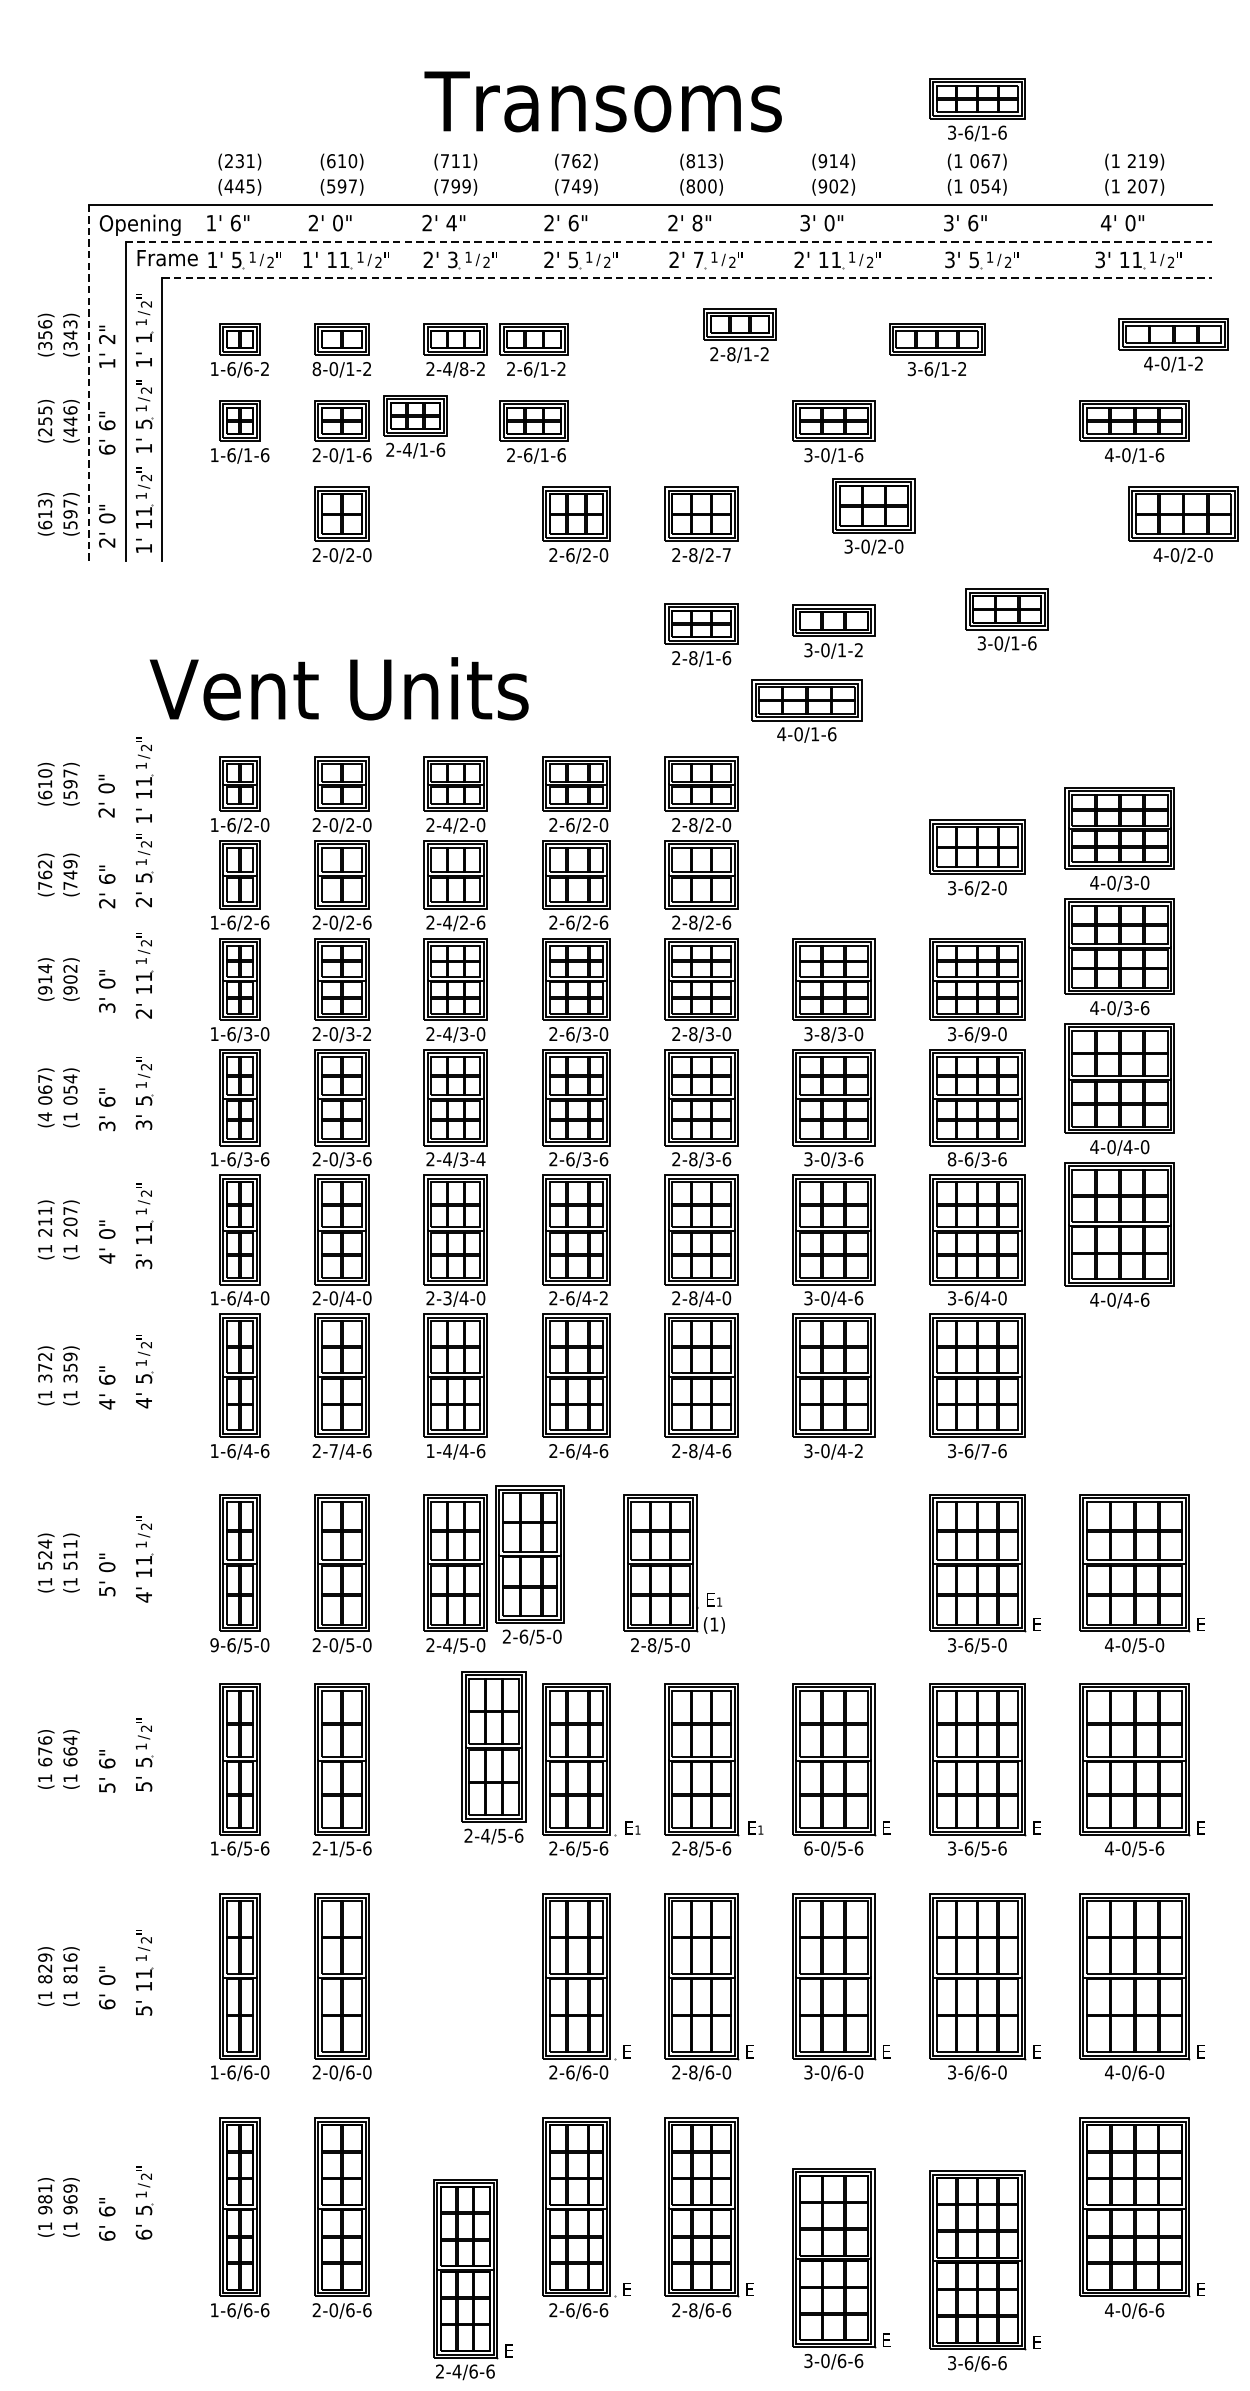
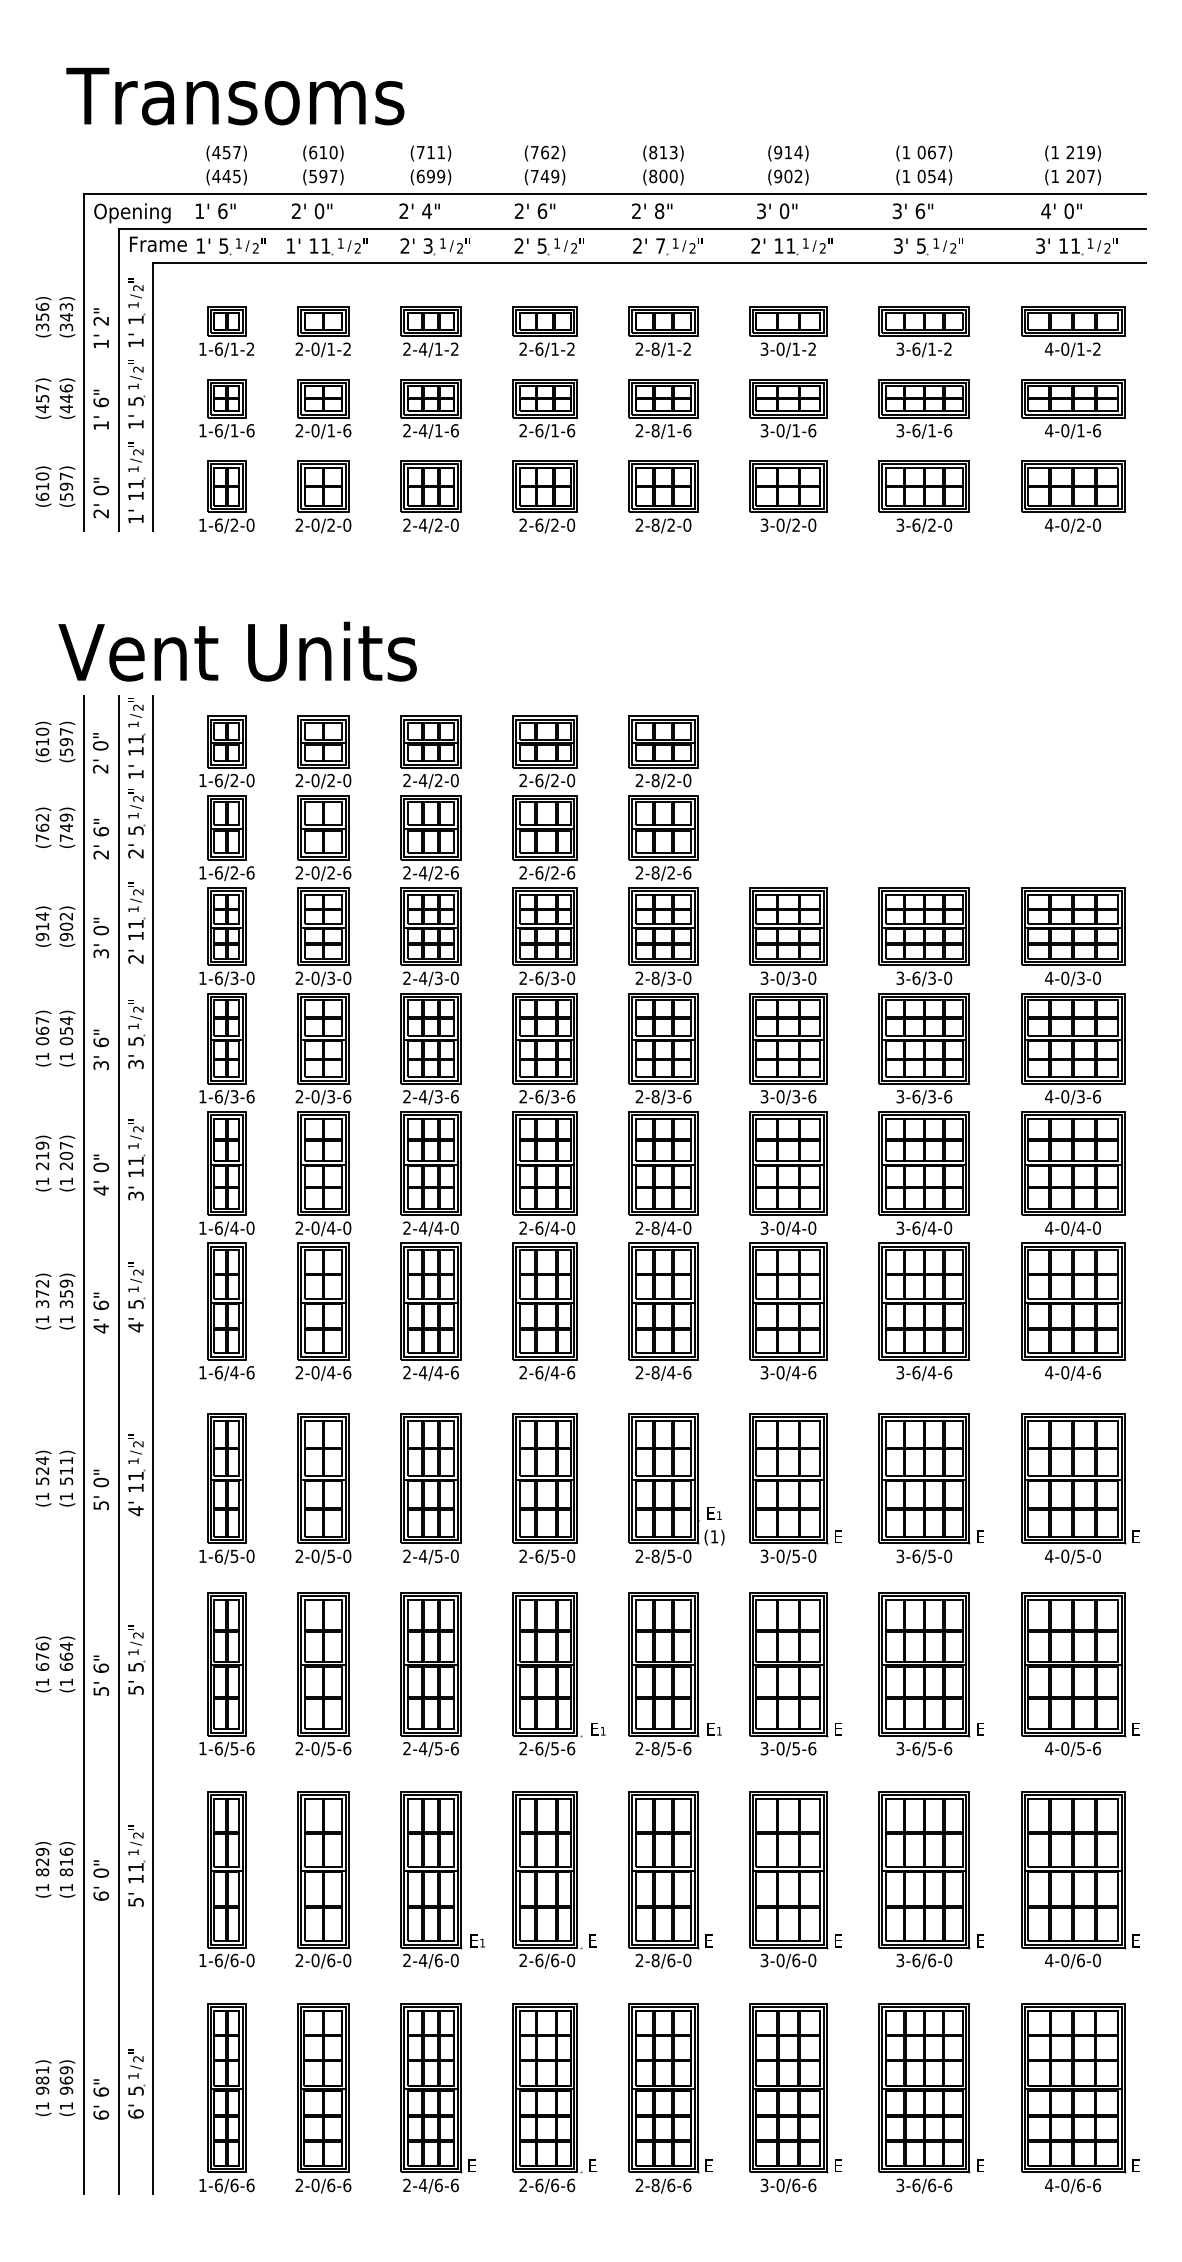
text: (603, 101) -> (235, 96), moved
part: (976, 109) -> (923, 408), moved
text: (239, 161) -> (226, 152), (231) -> (457)
text: (444, 186) -> (420, 176), (799) -> (699)
line: (668, 241) -> (632, 228), dashed -> solid
line: (686, 278) -> (649, 263), dashed -> solid
part: (739, 335) -> (663, 331), moved
part: (1174, 344) -> (1073, 331), moved
part: (533, 350) -> (544, 331), moved
part: (936, 350) -> (923, 331), moved
text: (248, 368) -> (234, 348), 1-6/6-2 -> 1-6/1-2
text: (316, 368) -> (299, 348), 8-0/1-2 -> 2-0/1-2
text: (463, 368) -> (438, 348), 2-4/8-2 -> 2-4/1-2
line: (88, 381) -> (83, 361), dashed -> solid
text: (45, 421) -> (42, 398), (255) -> (457)
part: (415, 426) -> (430, 408), moved
part: (533, 431) -> (544, 408), moved
text: (107, 449) -> (101, 425), 6' -> 1'
text: (45, 503) -> (42, 476), (613) -> (610)
part: (873, 516) -> (788, 496), moved
part: (239, 524) -> (226, 496), added
part: (455, 524) -> (430, 496), added
part: (1183, 524) -> (1073, 496), moved
text: (727, 554) -> (687, 524), 2-8/2-7 -> 2-8/2-0
part: (1007, 619) -> (952, 586), removed
part: (833, 631) -> (788, 331), moved
part: (701, 634) -> (663, 408), moved
text: (339, 688) -> (237, 651), moved
part: (807, 710) -> (763, 672), removed
part: (976, 857) -> (923, 496), moved
text: (367, 1033) -> (347, 977), 2-0/3-2 -> 2-0/3-0
text: (984, 1033) -> (931, 977), 3-6/9-0 -> 3-6/3-0
text: (825, 1034) -> (780, 978), 3-8/3-0 -> 3-0/3-0
part: (1120, 1046) -> (1073, 1133), moved
text: (45, 1116) -> (42, 1056), (4 -> (1
text: (480, 1159) -> (454, 1096), 2-4/3-4 -> 2-4/3-6
text: (952, 1159) -> (900, 1096), 8-6/3-6 -> 3-6/3-6
text: (45, 1210) -> (42, 1145), 211) -> 219)
text: (446, 1297) -> (422, 1227), 2-3/4-0 -> 2-4/4-0
text: (604, 1297) -> (571, 1227), 2-6/4-2 -> 2-6/4-0
text: (859, 1297) -> (812, 1227), 3-0/4-6 -> 3-0/4-0
text: (333, 1450) -> (315, 1372), 2-7/4-6 -> 2-0/4-6
text: (429, 1450) -> (406, 1372), 1-4/4-6 -> 2-4/4-6
text: (859, 1450) -> (812, 1372), 3-0/4-2 -> 3-0/4-6
text: (984, 1450) -> (931, 1372), 3-6/7-6 -> 3-6/4-6
line: (88, 1526) -> (83, 1444), added
line: (125, 1526) -> (118, 1444), added
line: (162, 1526) -> (153, 1444), added
part: (529, 1564) -> (544, 1488), moved
part: (674, 1573) -> (676, 1488), moved
part: (841, 1573) -> (795, 1488), added
text: (214, 1644) -> (202, 1555), 9-6/5-0 -> 1-6/5-0
part: (493, 1757) -> (430, 1674), moved
text: (333, 1848) -> (315, 1748), 2-1/5-6 -> 2-0/5-6
text: (808, 1848) -> (764, 1748), 6-0/5-6 -> 3-0/5-6
part: (468, 1986) -> (442, 1879), added
part: (841, 2269) -> (795, 2098), moved
part: (983, 2271) -> (930, 2098), moved
part: (472, 2279) -> (437, 2098), moved

